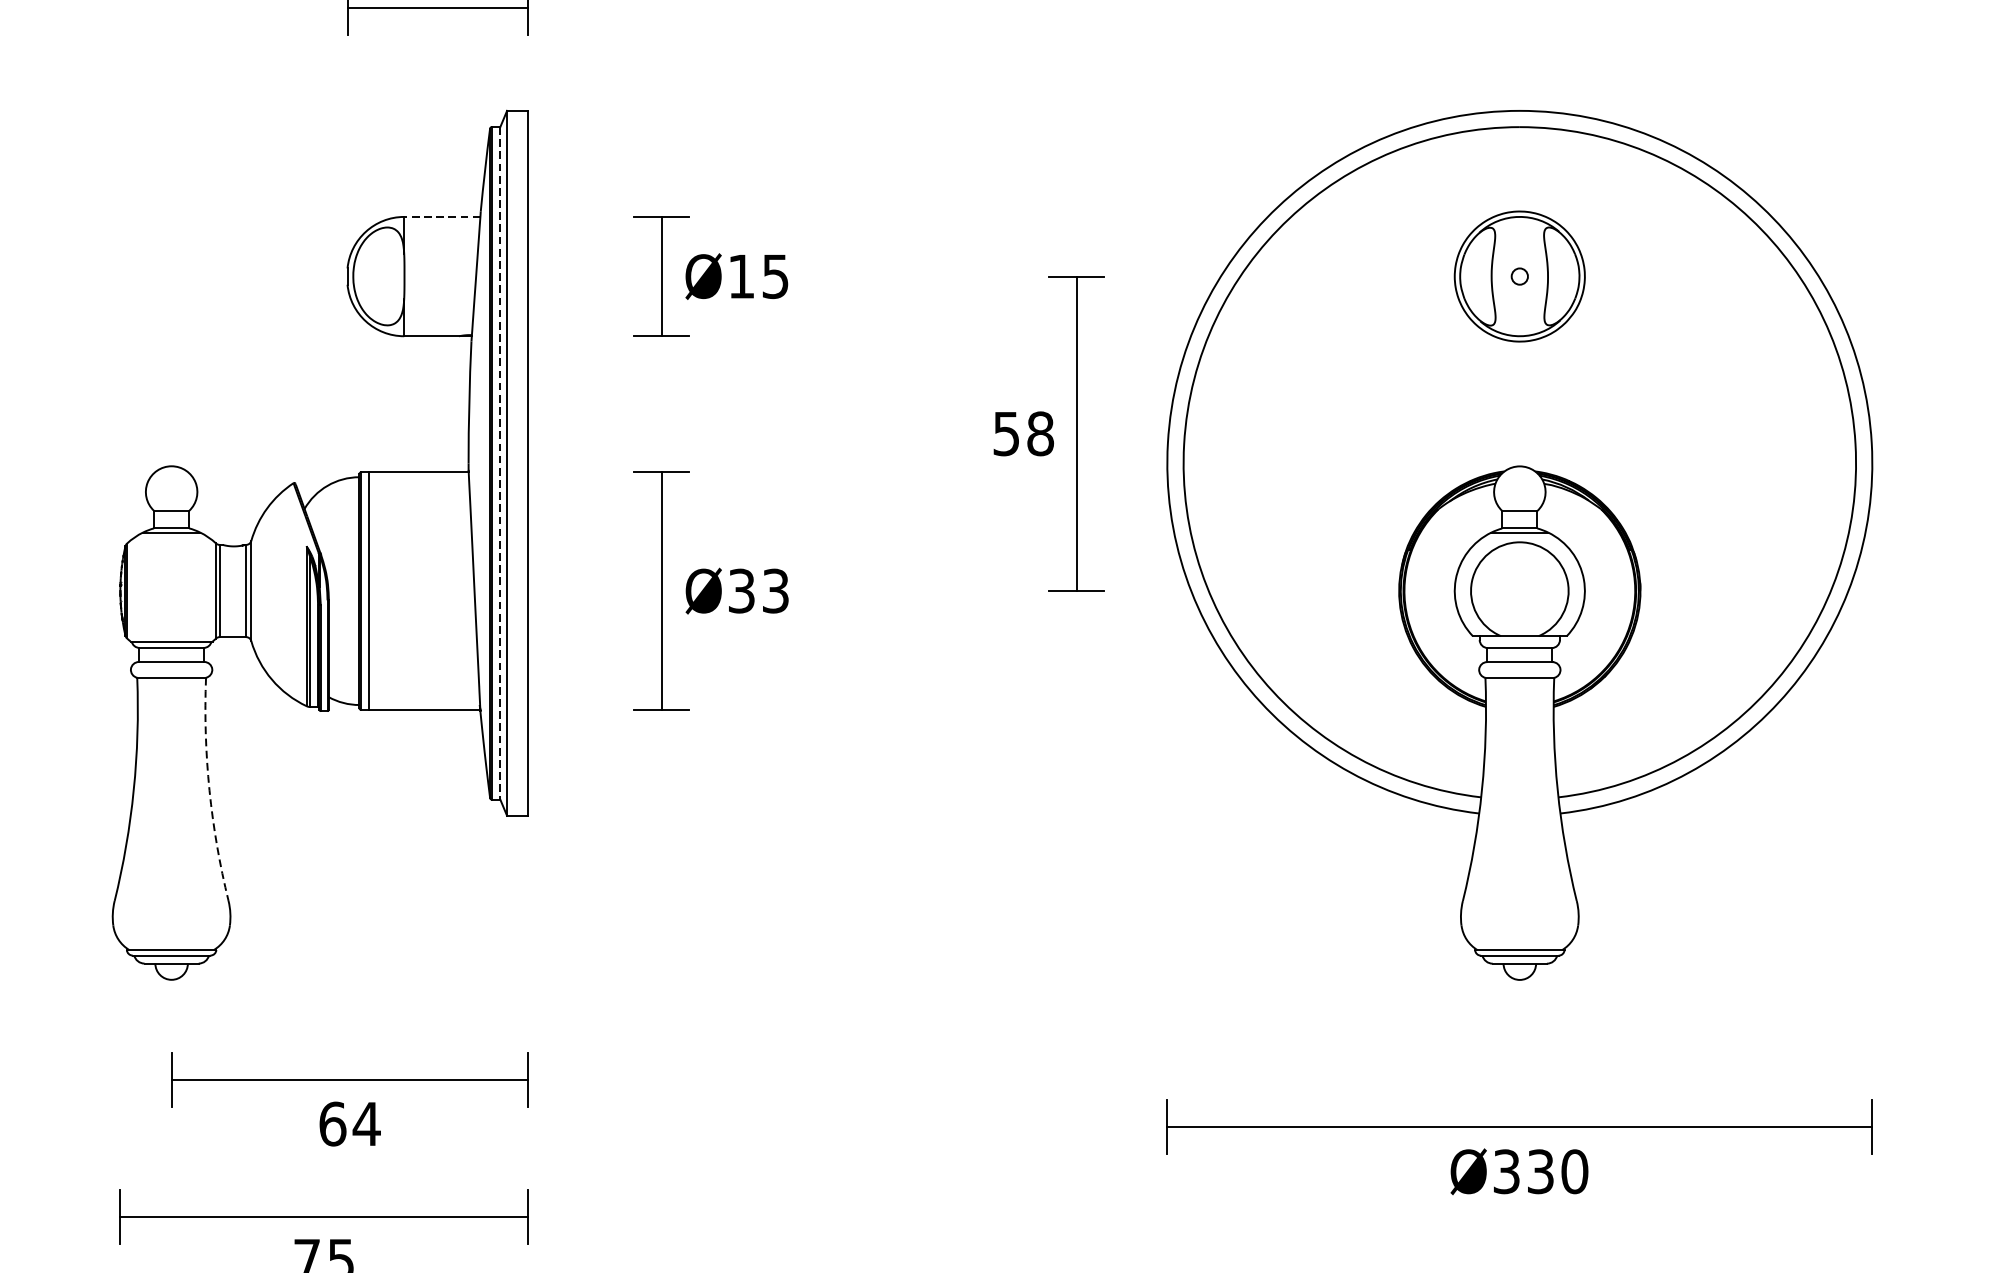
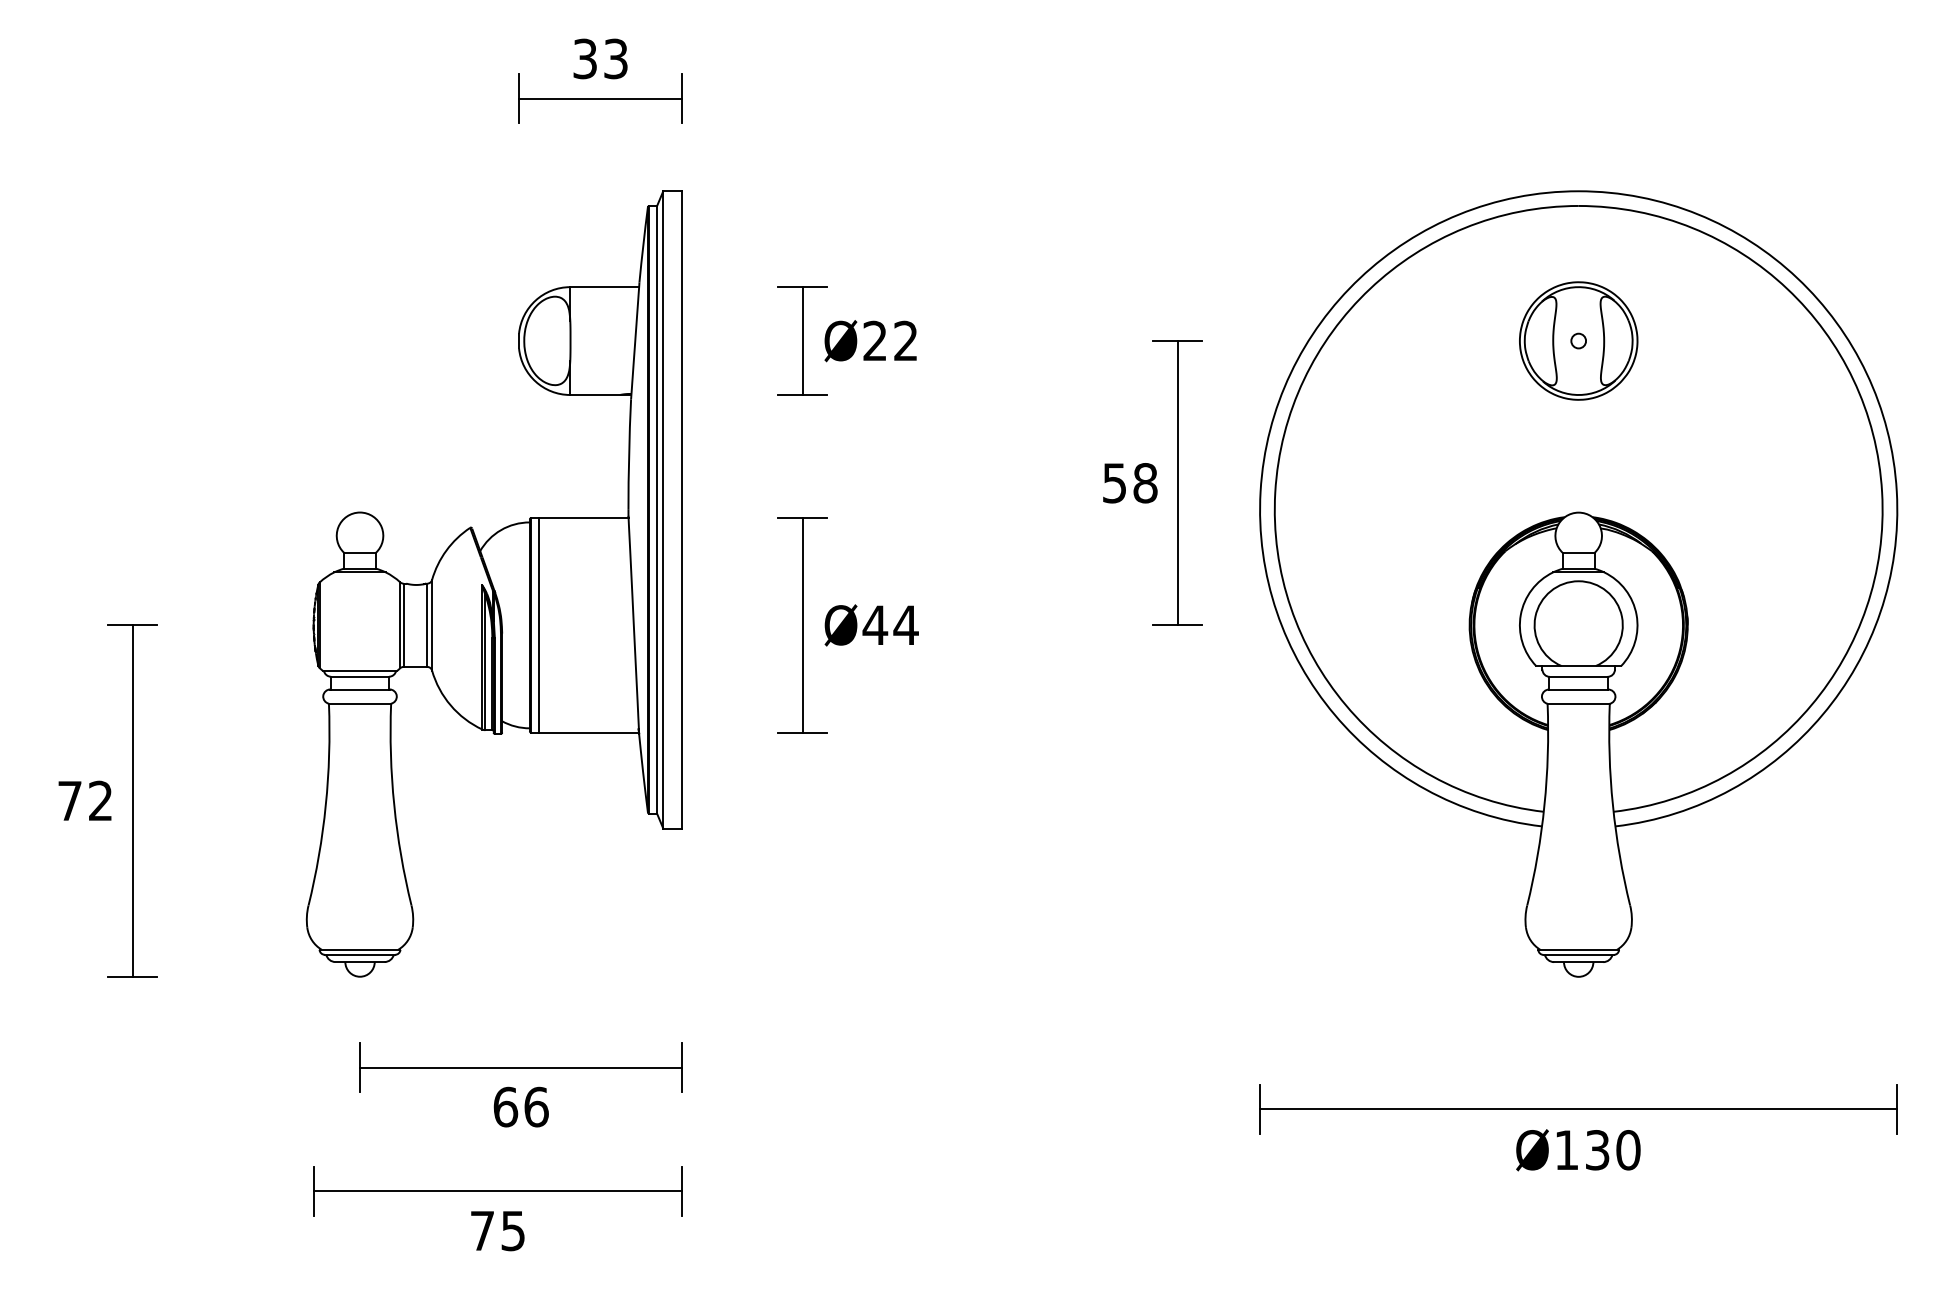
line: (442, 217) -> (604, 287), dashed -> solid
text: (758, 275) -> (890, 340), Ø15 -> Ø22
line: (500, 462) -> (657, 509), dashed -> solid
text: (758, 591) -> (890, 625), Ø33 -> Ø44
arc: (209, 790) -> (394, 805), dashed -> solid
text: (366, 1123) -> (536, 1106), 64 -> 66
text: (1506, 1172) -> (1566, 1150), Ø330 -> Ø130

